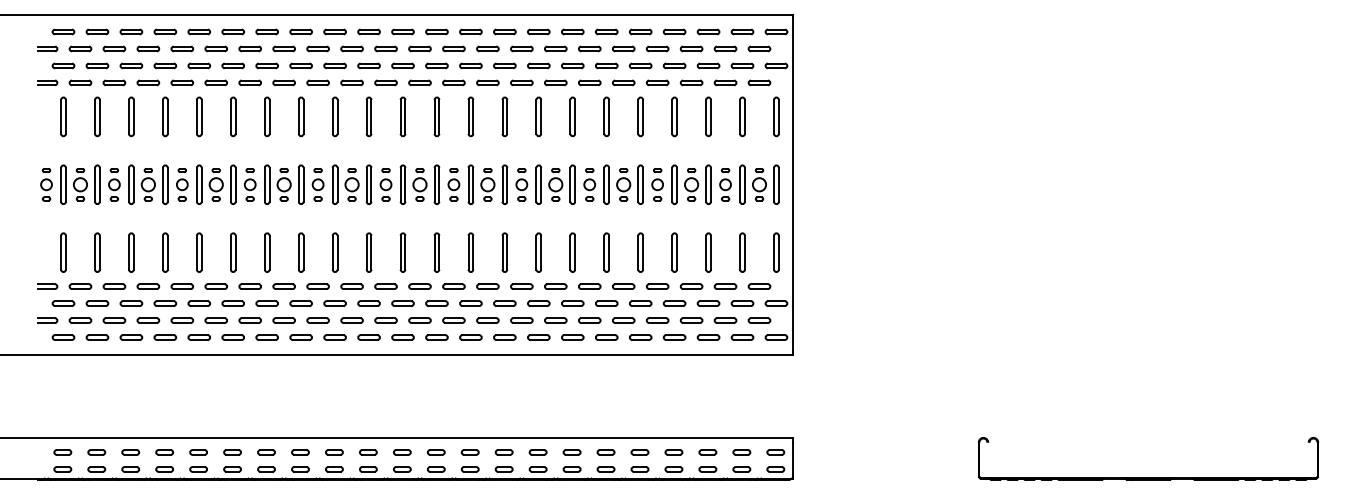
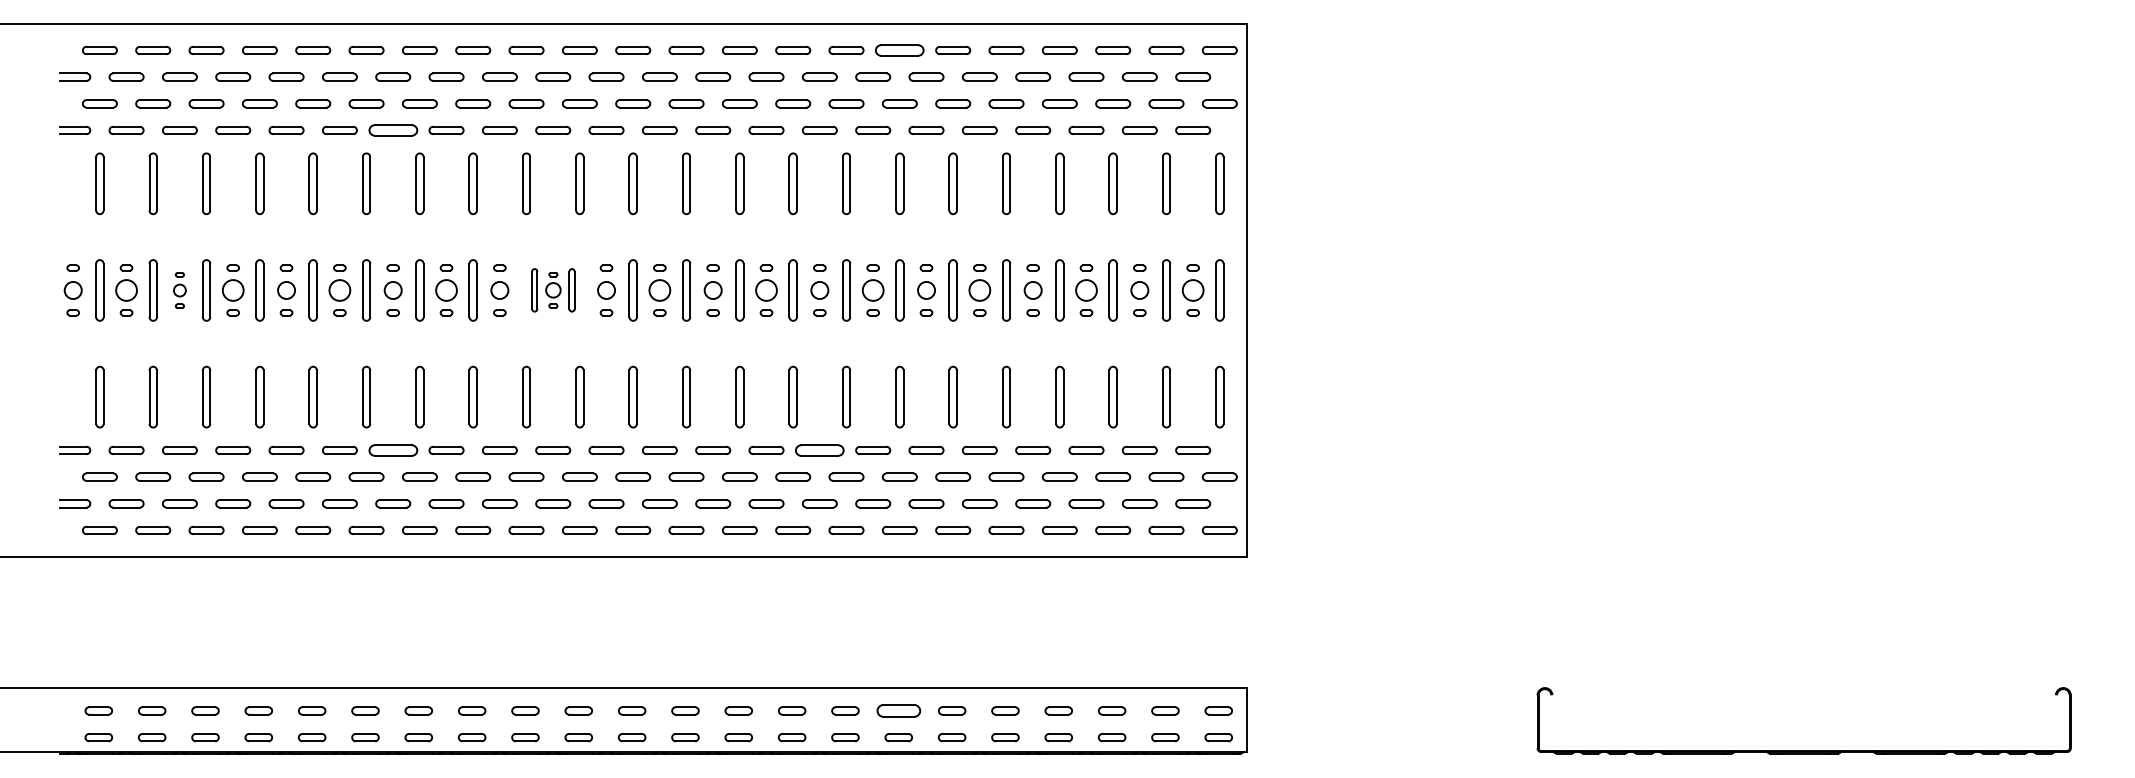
part: (572, 31) -> (899, 49), size x1.4
part: (249, 82) -> (392, 129), size x1.4
part: (114, 184) -> (179, 290), size x0.7
part: (352, 184) -> (553, 290), size x0.7
part: (249, 286) -> (392, 450), size x1.4
part: (521, 286) -> (819, 450), size x1.4
part: (571, 452) -> (897, 711), size x1.6

